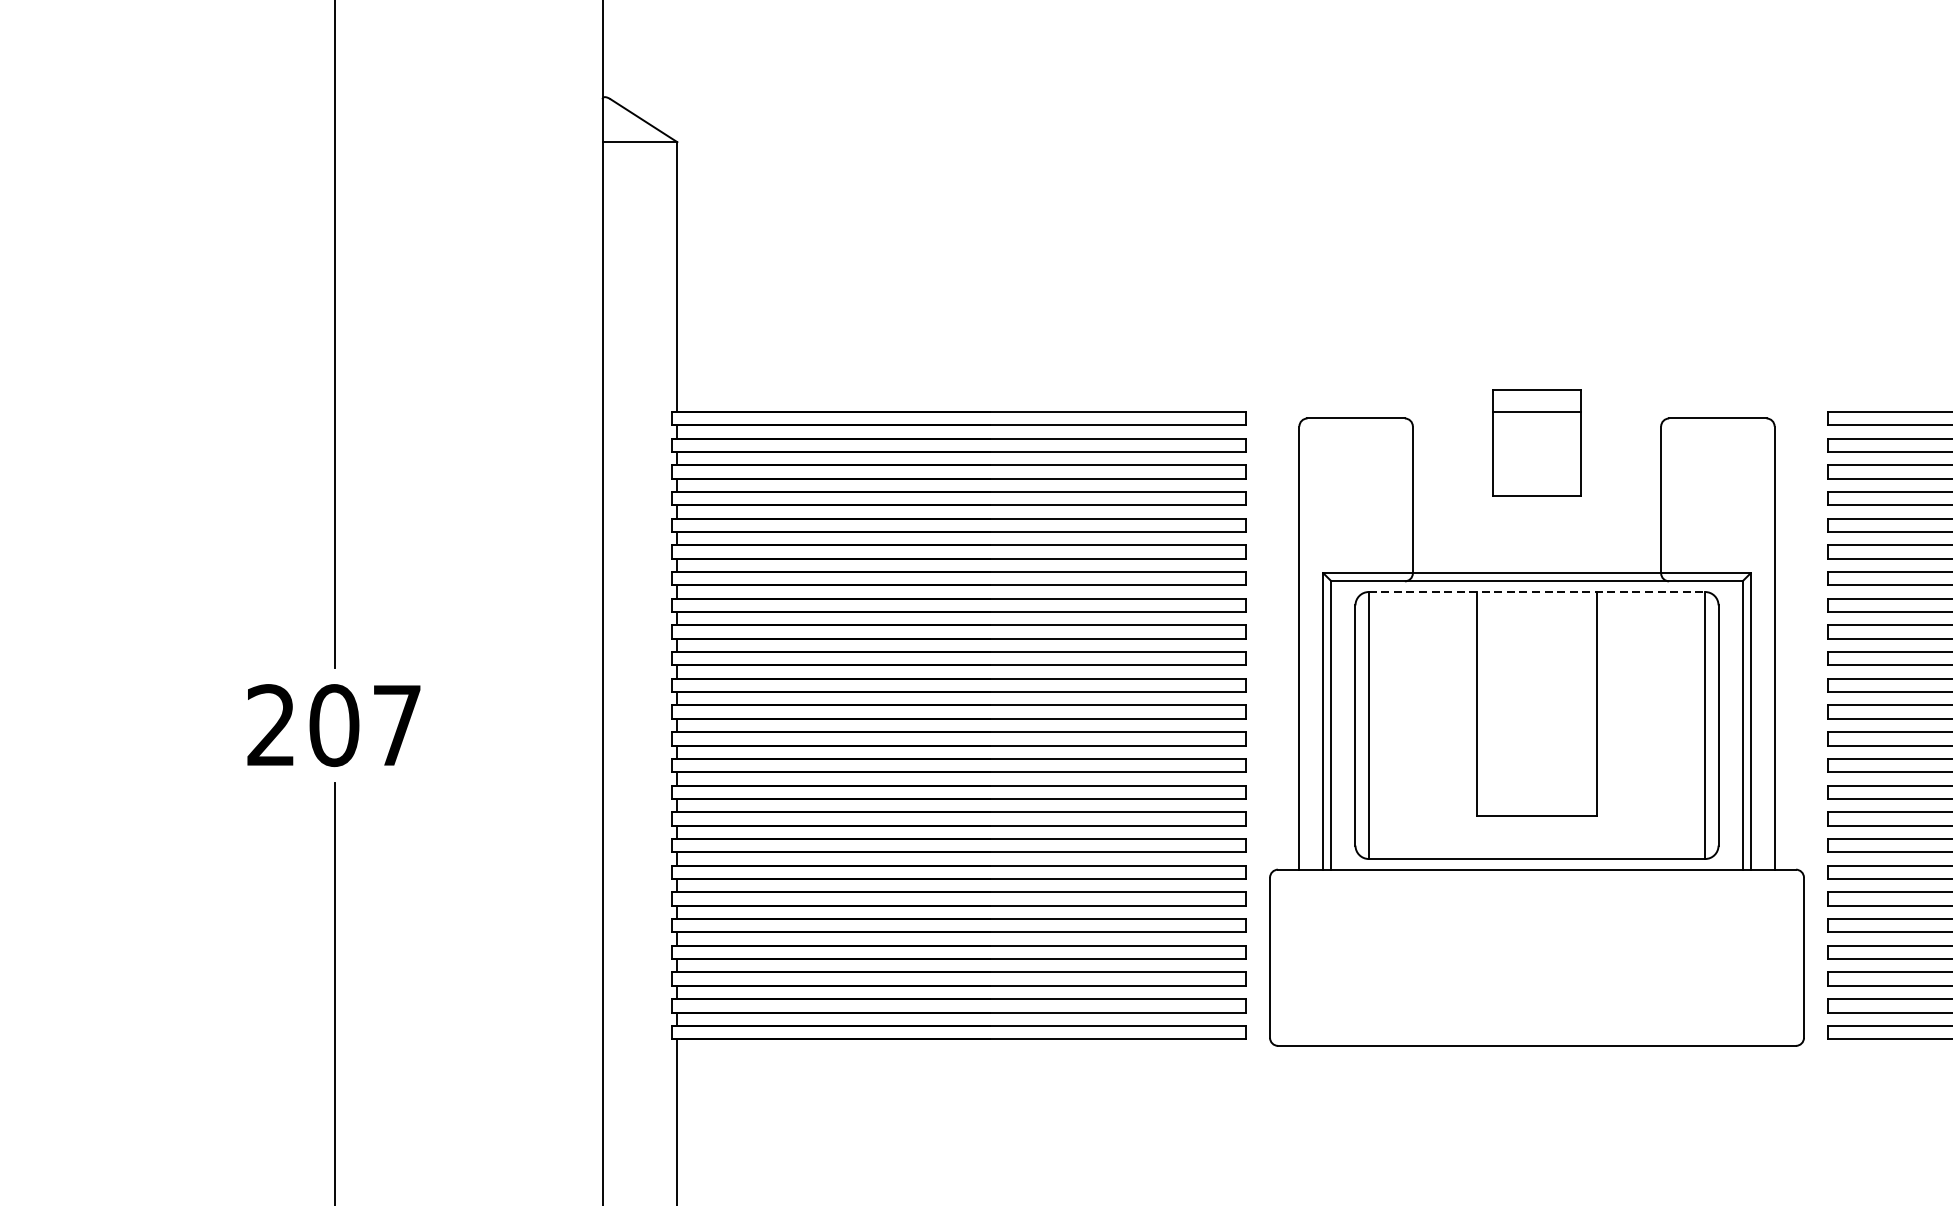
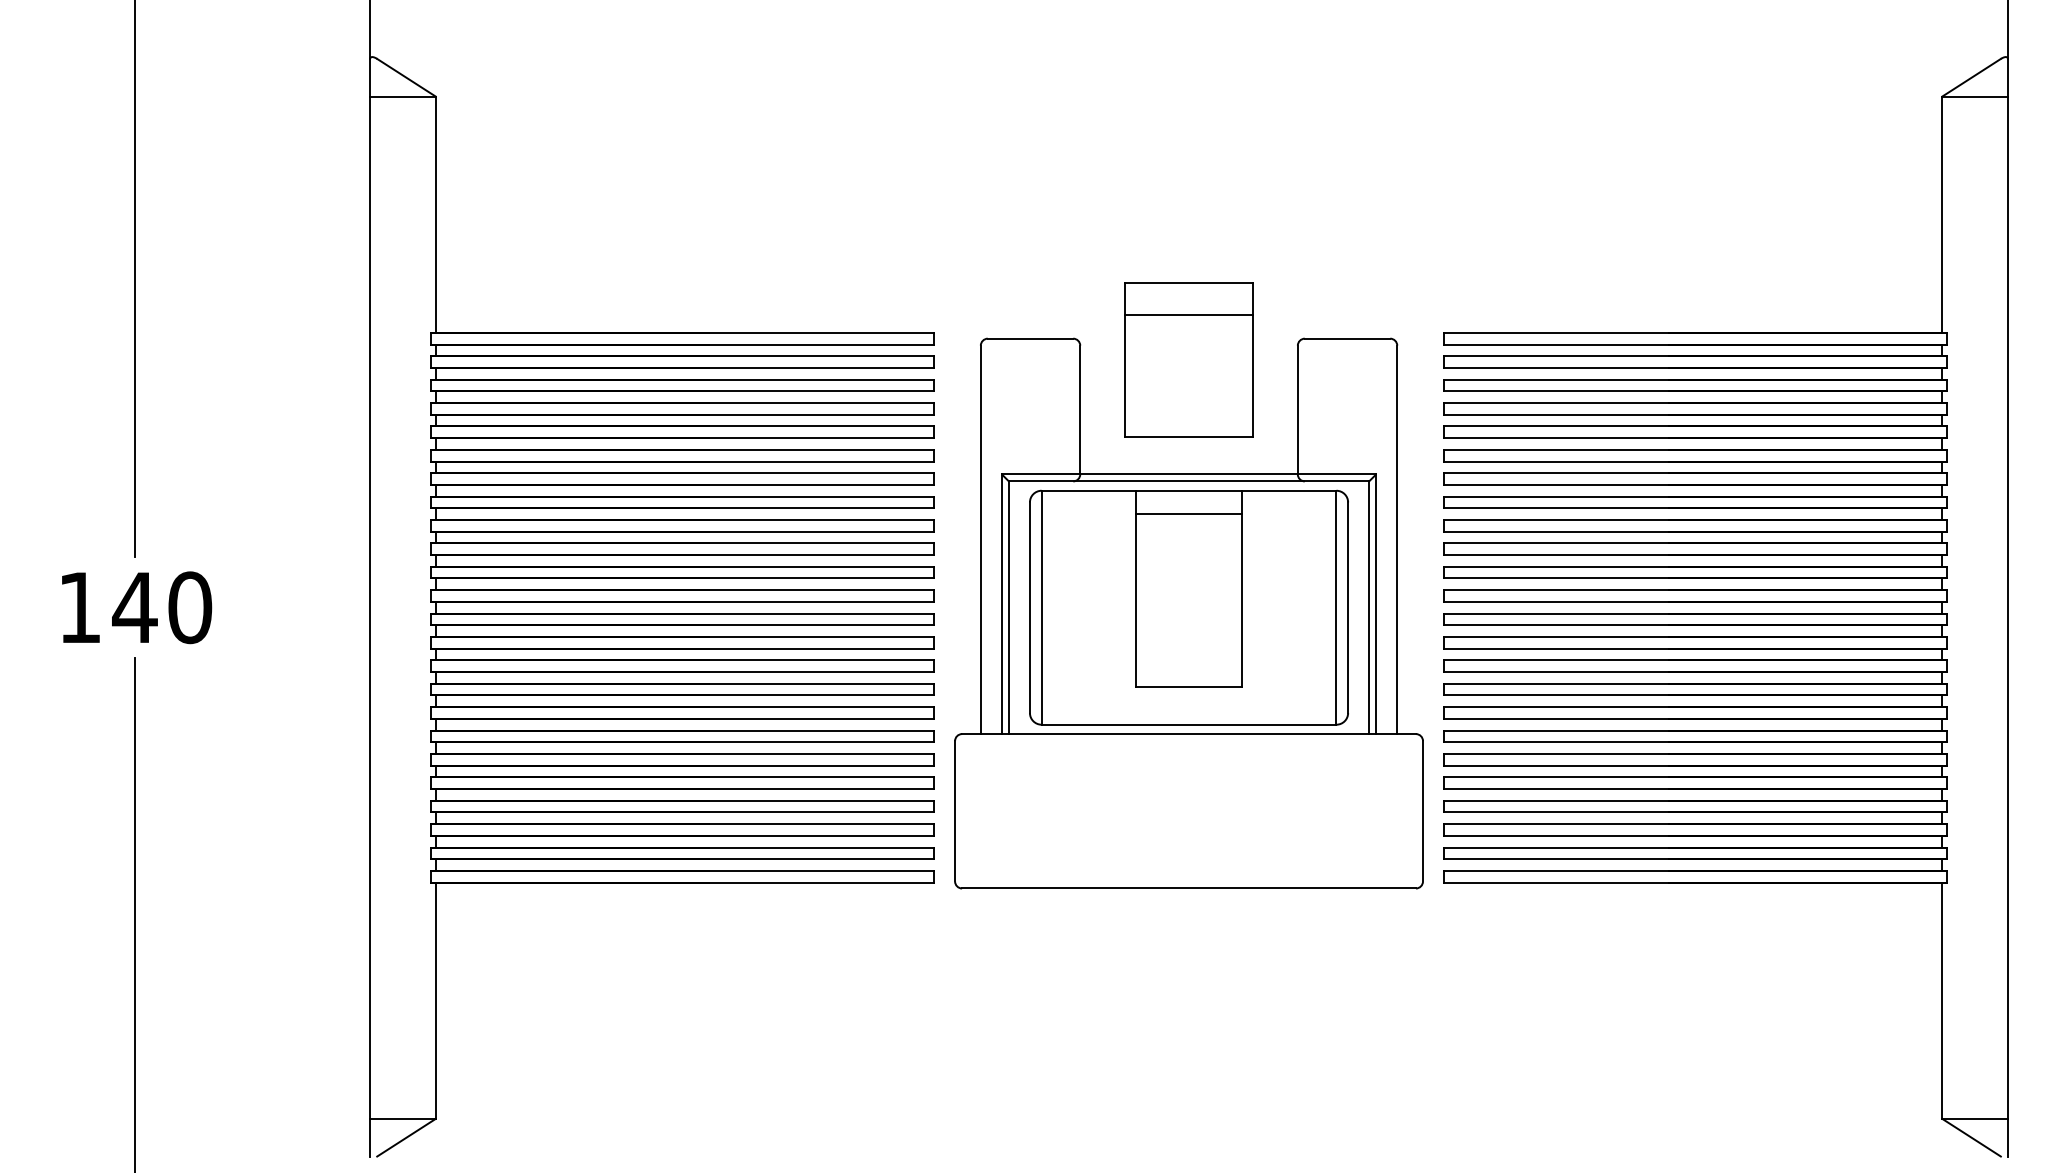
part: (1536, 442) -> (1188, 359), size x1.67
line: (1537, 591) -> (1189, 490), dashed -> solid
line: (1536, 619) -> (1188, 514), added
text: (334, 725) -> (135, 607), 207 -> 140

